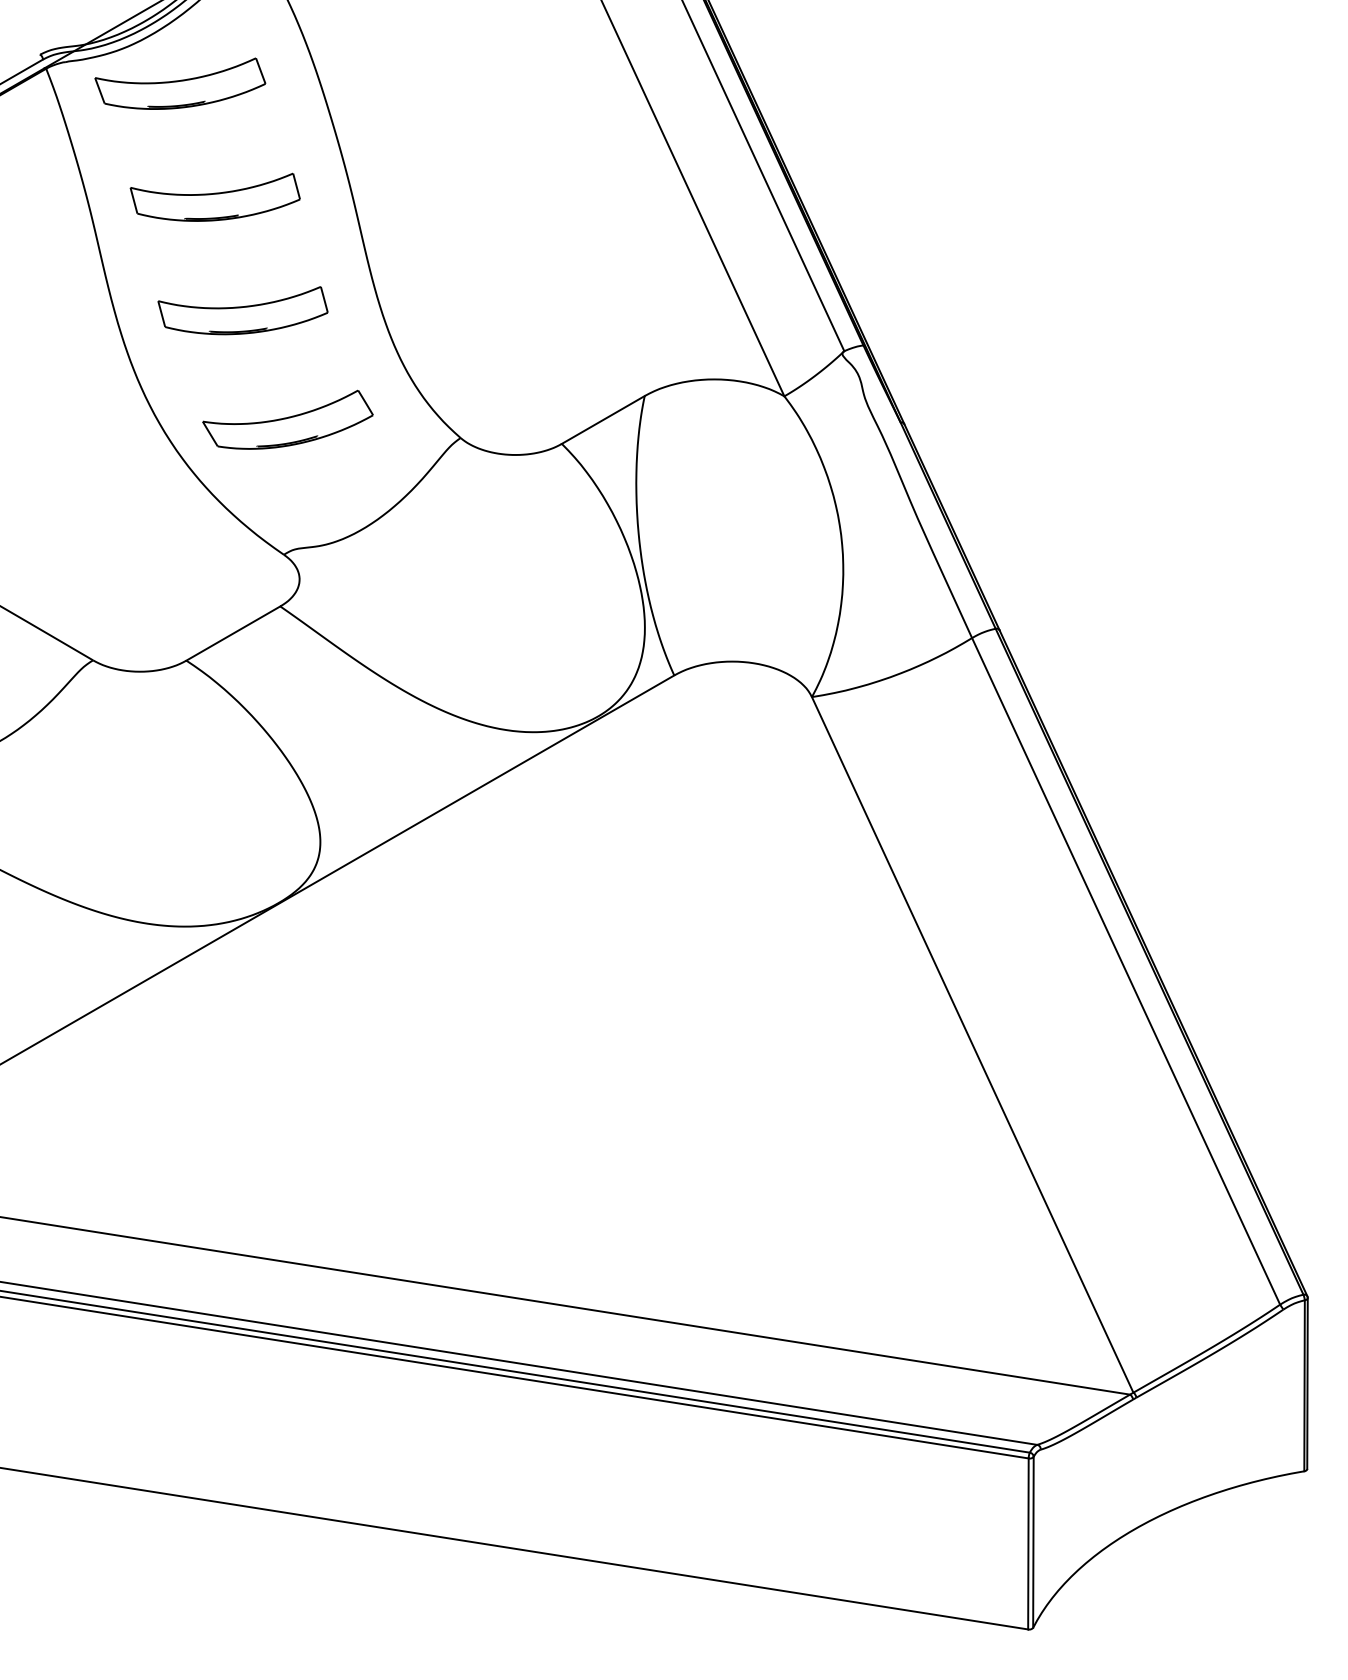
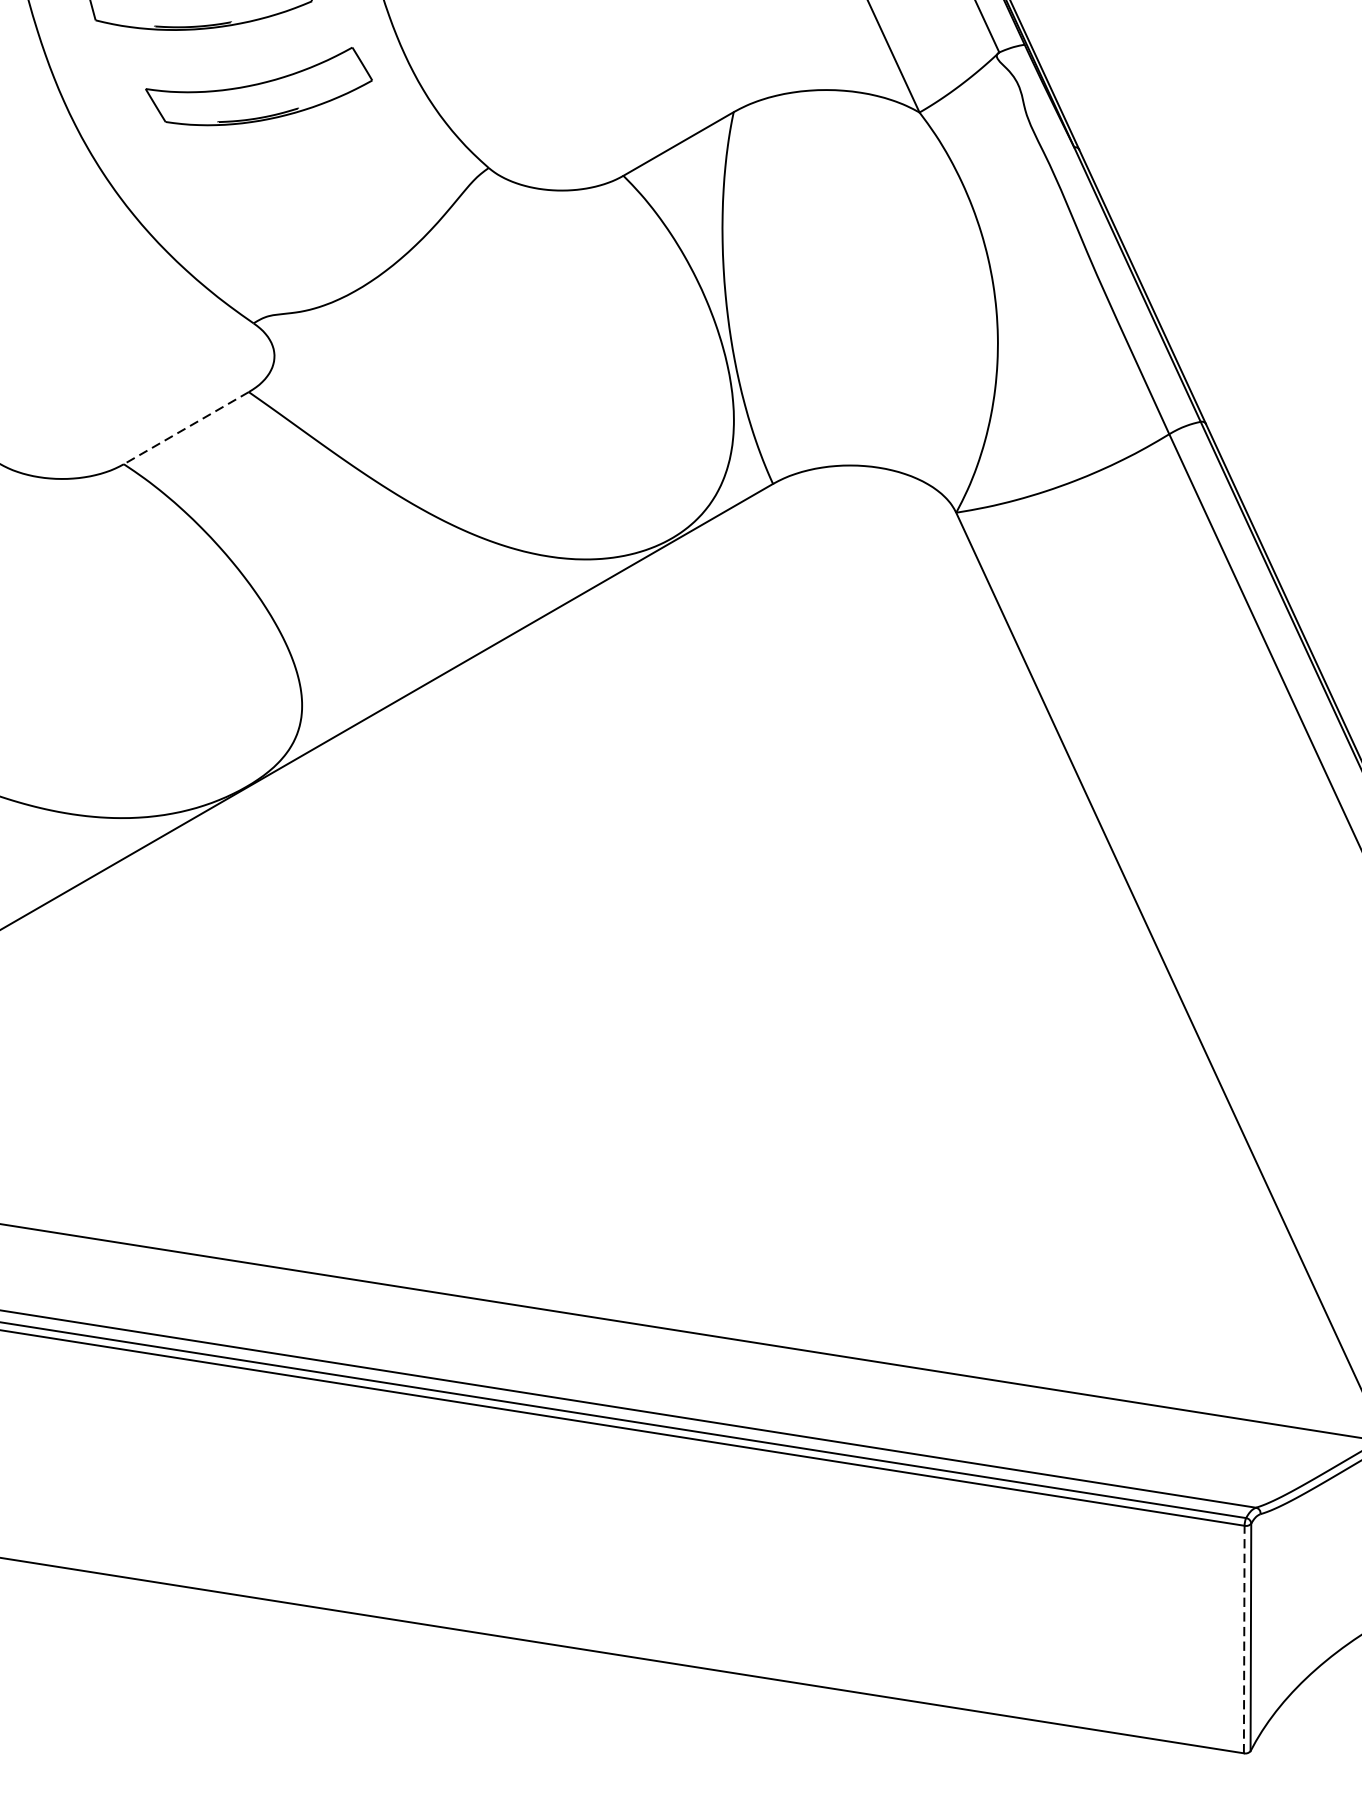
part: (287, 419) -> (258, 86), moved
line: (232, 633) -> (185, 428), solid -> dashed
line: (1028, 1543) -> (1244, 1638), solid -> dashed

